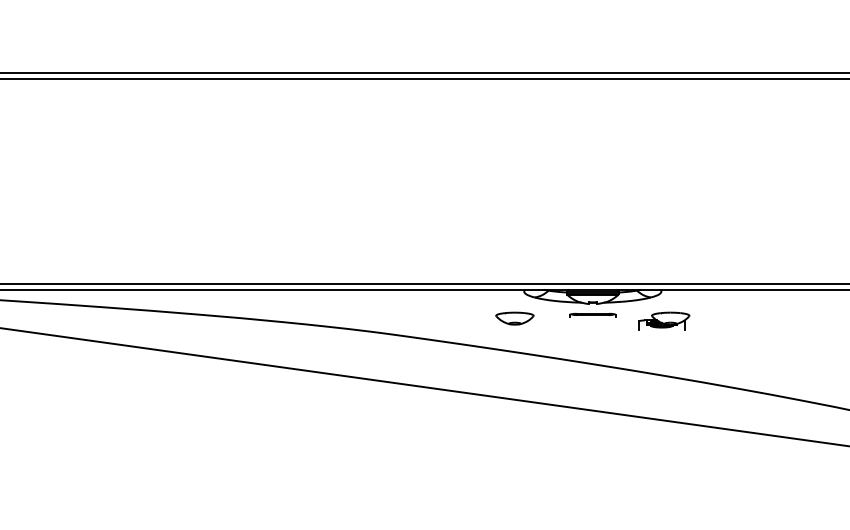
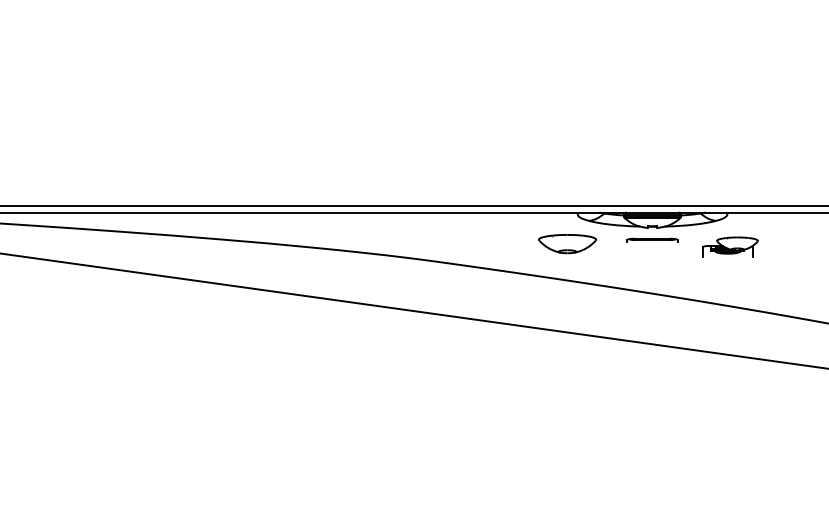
part: (514, 318) -> (567, 243), size x1.4

